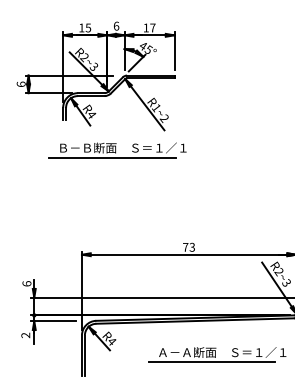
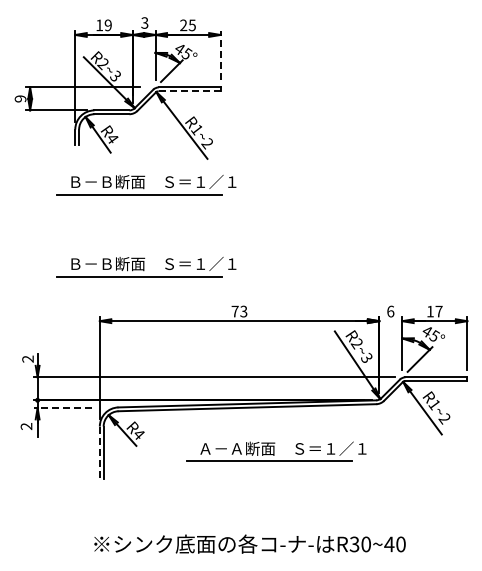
text: (116, 25) -> (144, 22), 6 -> 3
text: (87, 27) -> (107, 24), 15 -> 19
text: (149, 28) -> (187, 25), 17 -> 25
line: (174, 50) -> (220, 54), solid -> dashed
line: (150, 78) -> (189, 91), solid -> dashed
text: (21, 84) -> (20, 98), 6 -> 9
part: (117, 213) -> (146, 267), added
text: (26, 283) -> (27, 358), 6 -> 2
line: (53, 320) -> (62, 407), solid -> dashed
line: (81, 356) -> (99, 453), solid -> dashed

